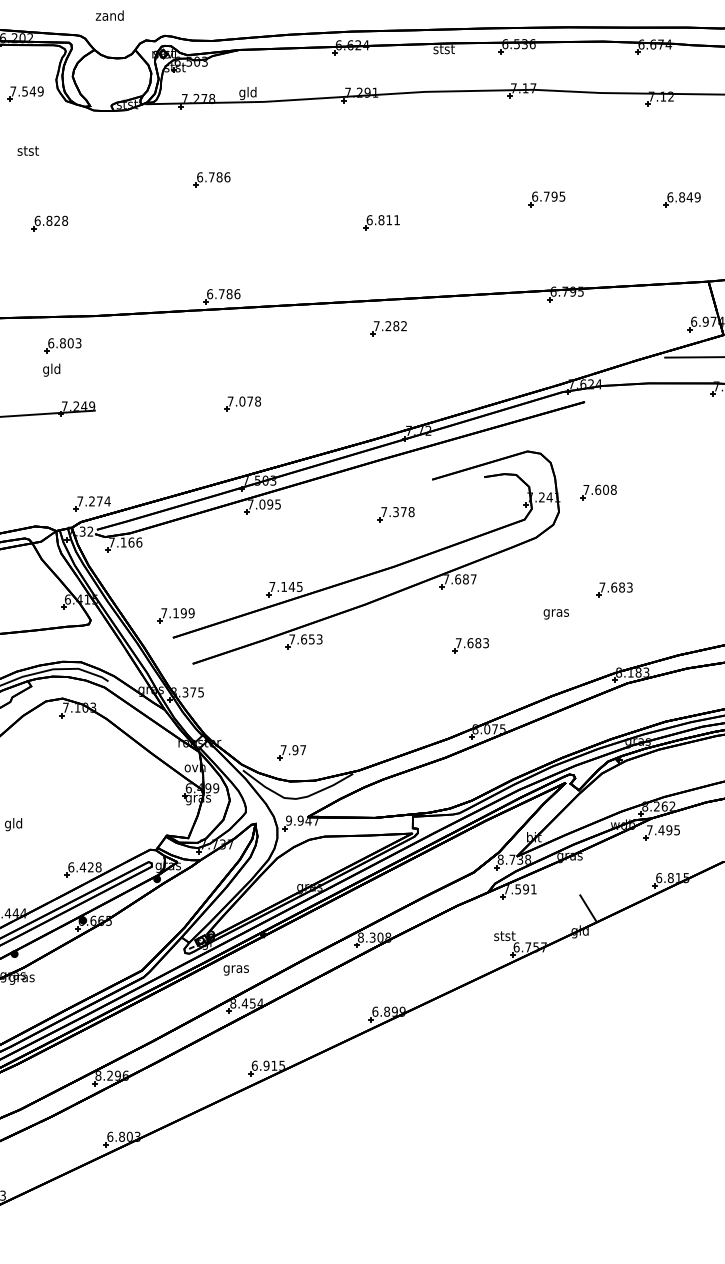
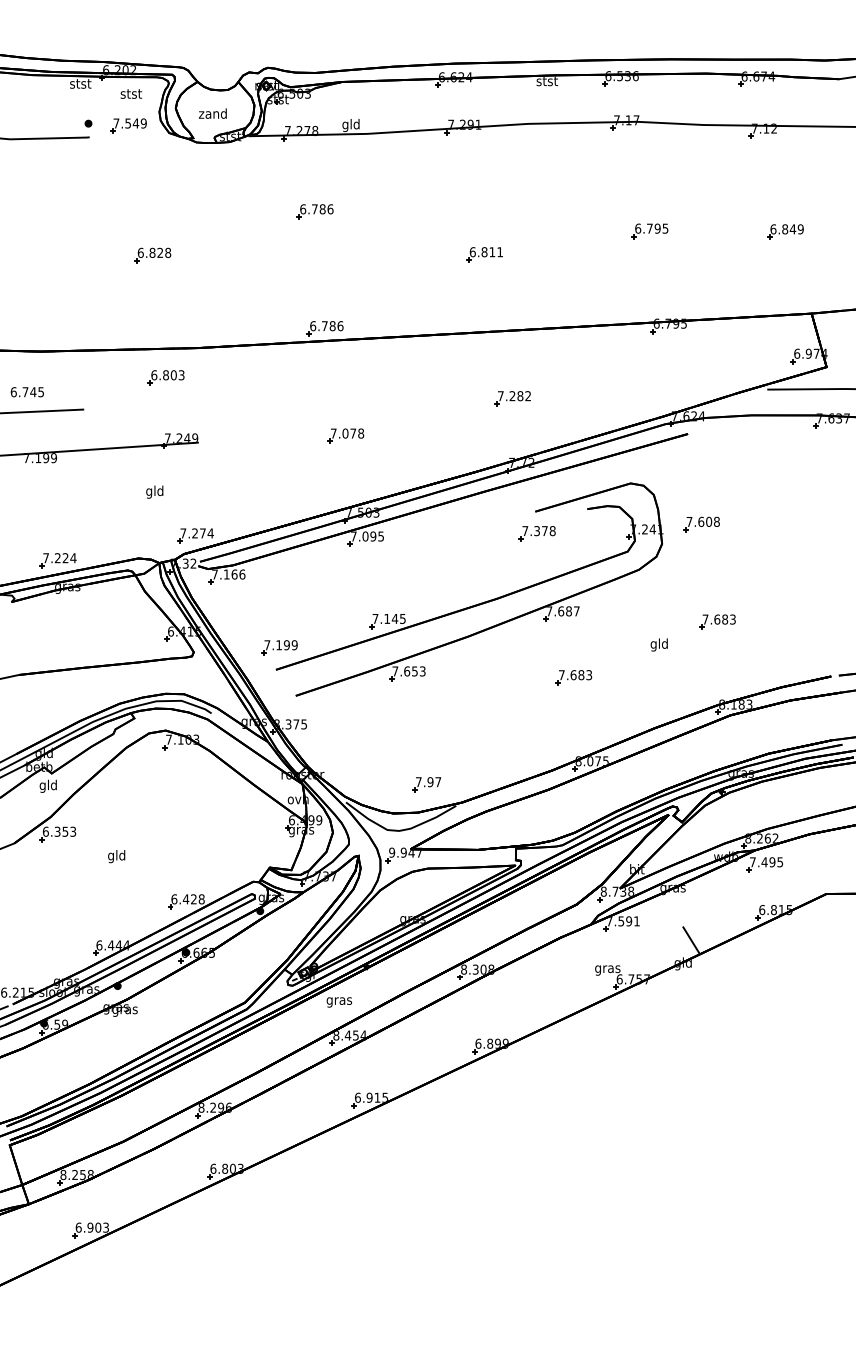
text: (109, 15) -> (212, 113), moved
text: (28, 150) -> (131, 93), moved
part: (388, 328) -> (512, 398), moved
text: (51, 369) -> (154, 491), moved
part: (395, 514) -> (536, 533), moved
text: (556, 612) -> (659, 644), gras -> gld
part: (291, 752) -> (426, 784), moved
text: (504, 937) -> (607, 969), stst -> gras

